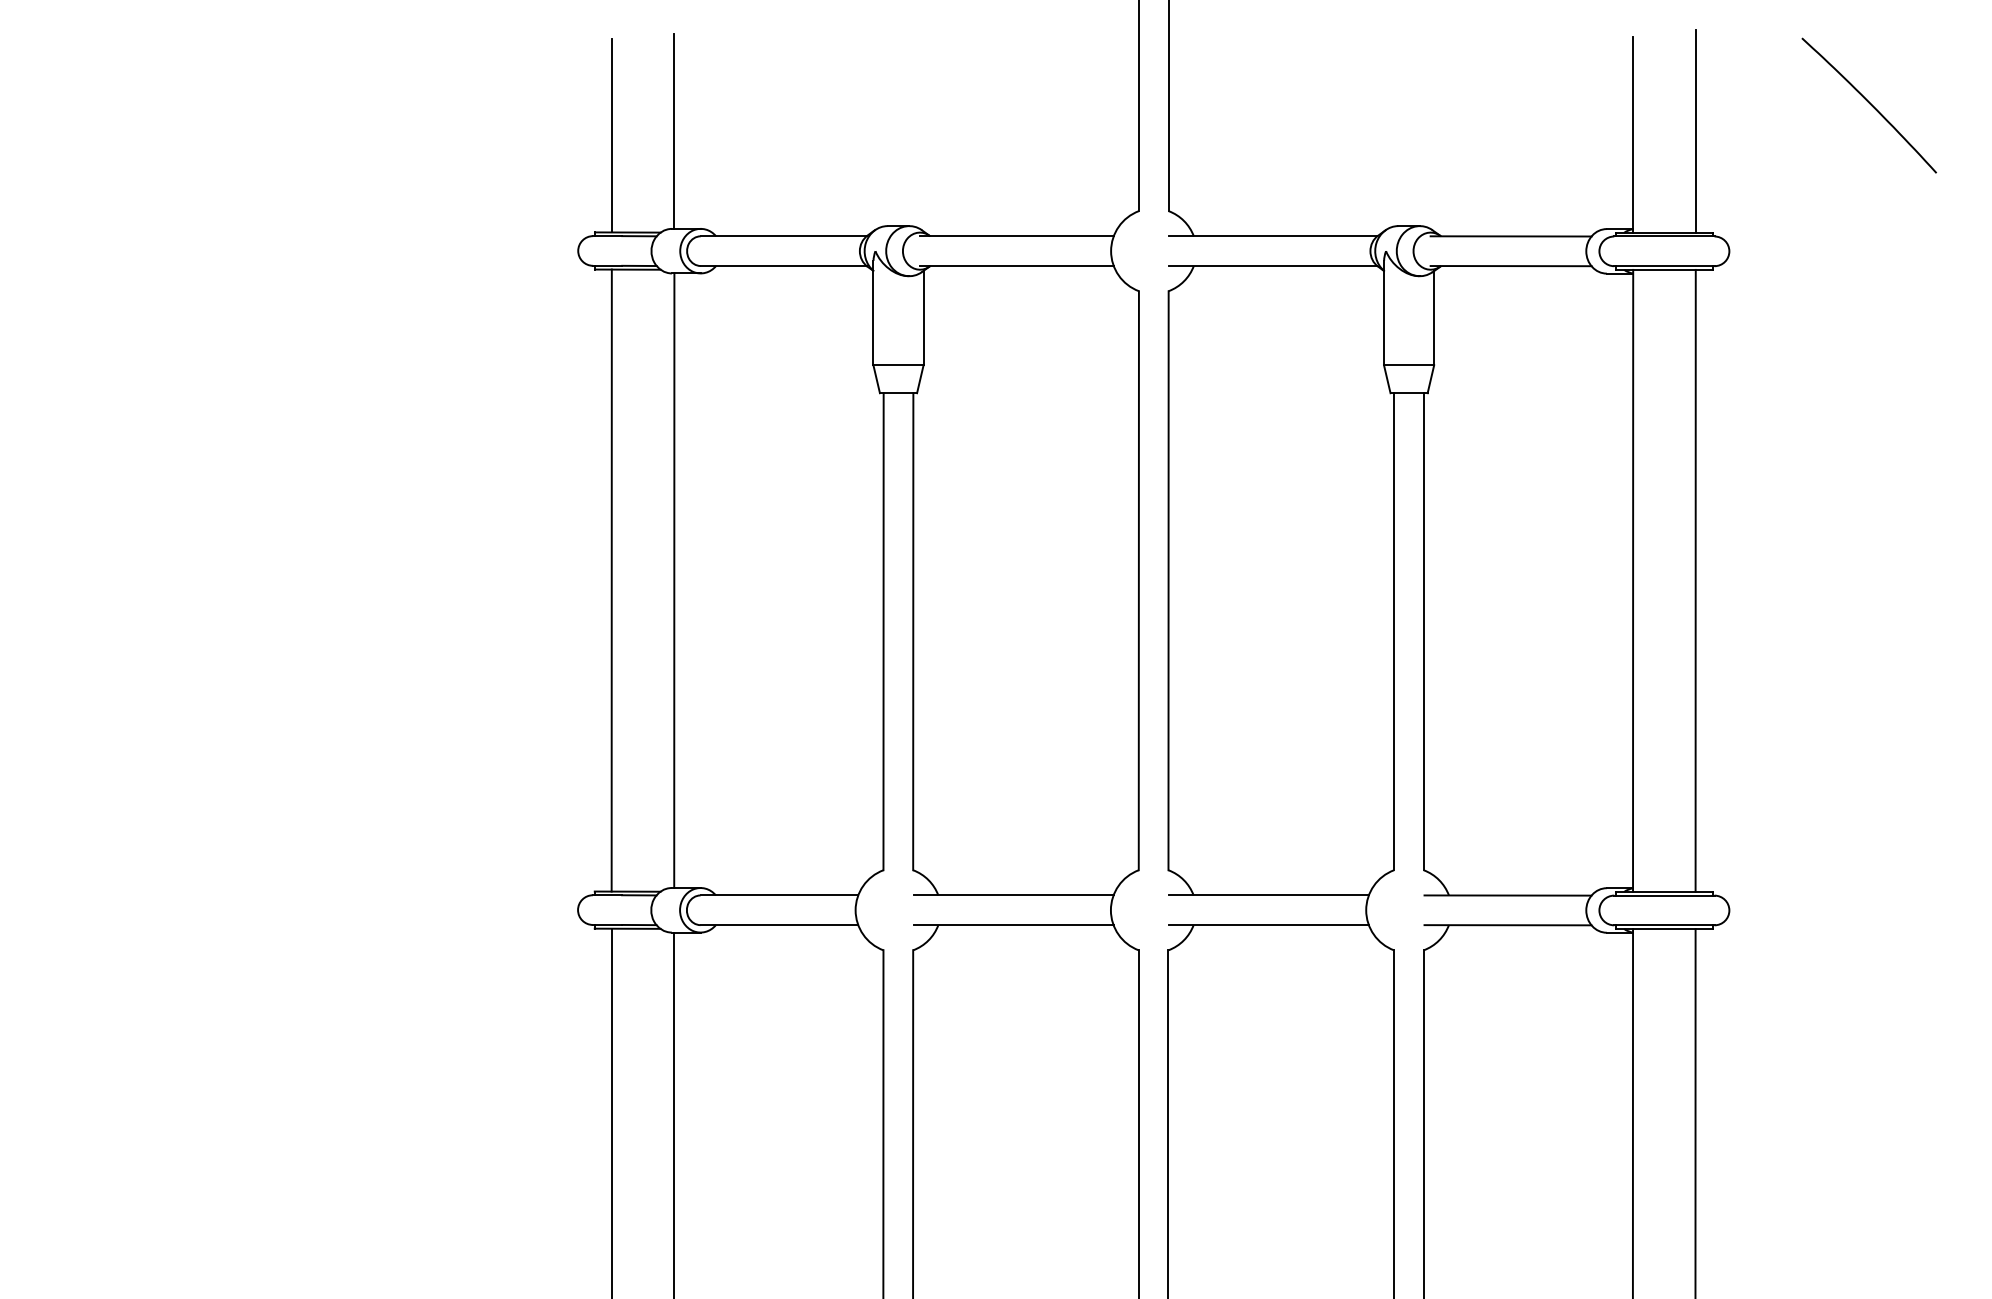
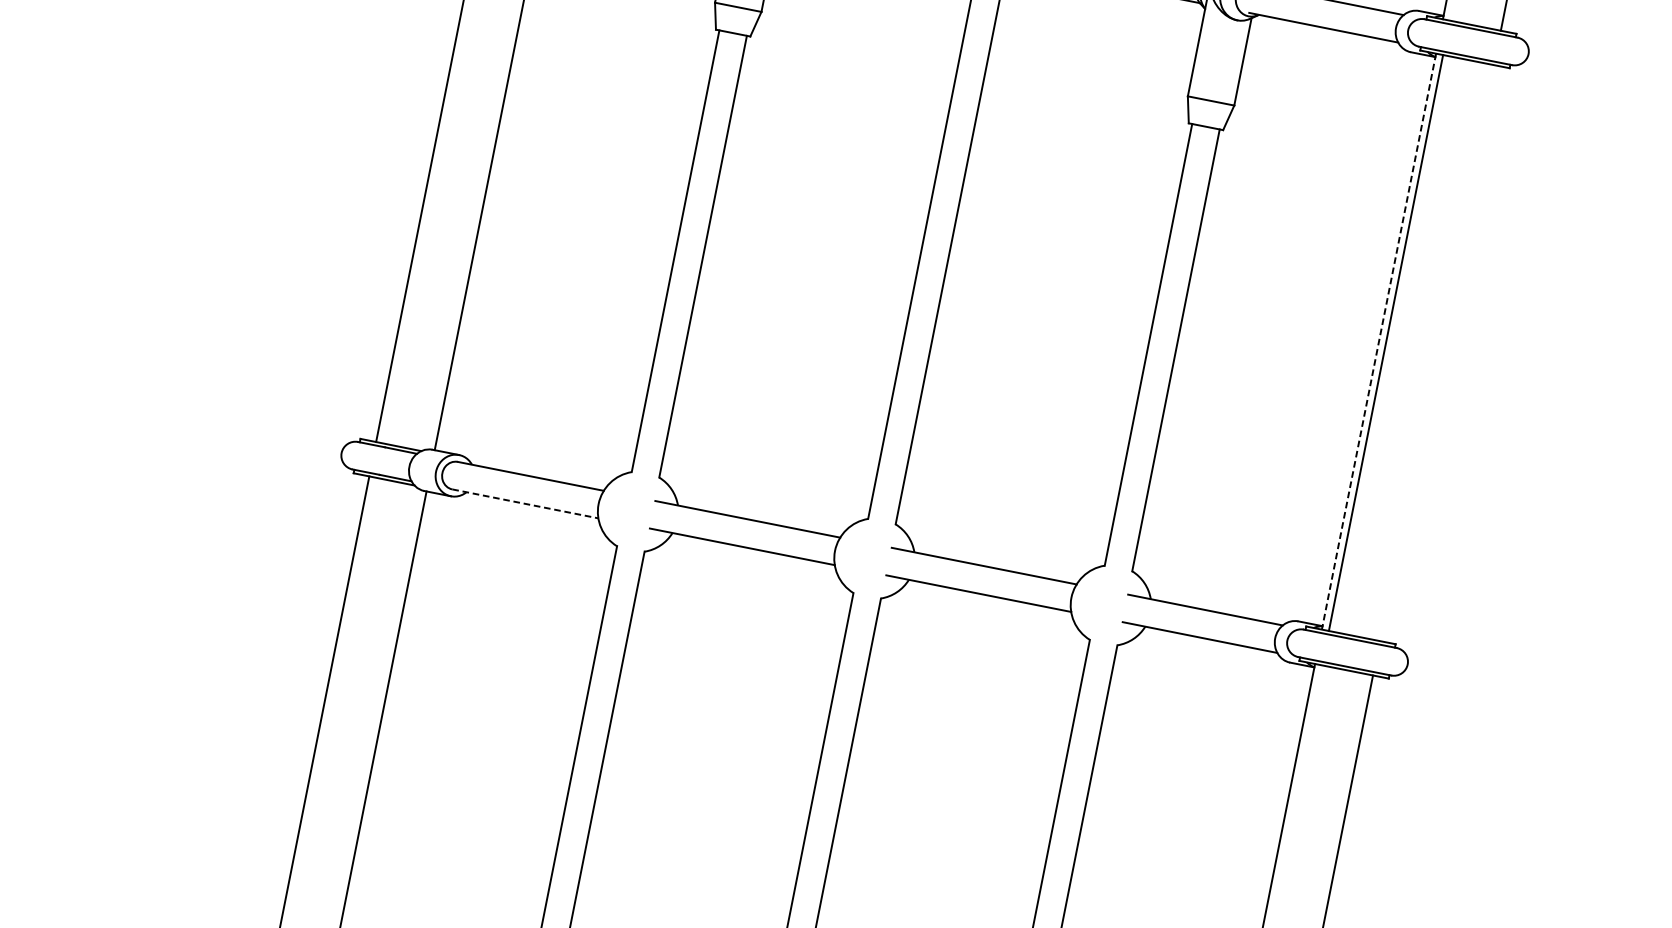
line: (1633, 580) -> (1379, 341), solid -> dashed
line: (1695, 580) -> (1385, 342), moved
line: (779, 925) -> (525, 504), solid -> dashed

